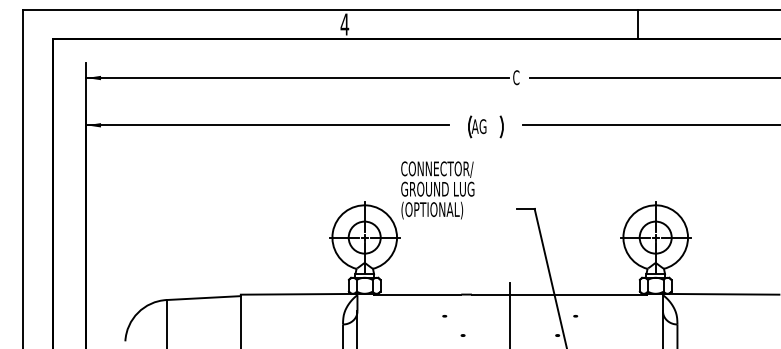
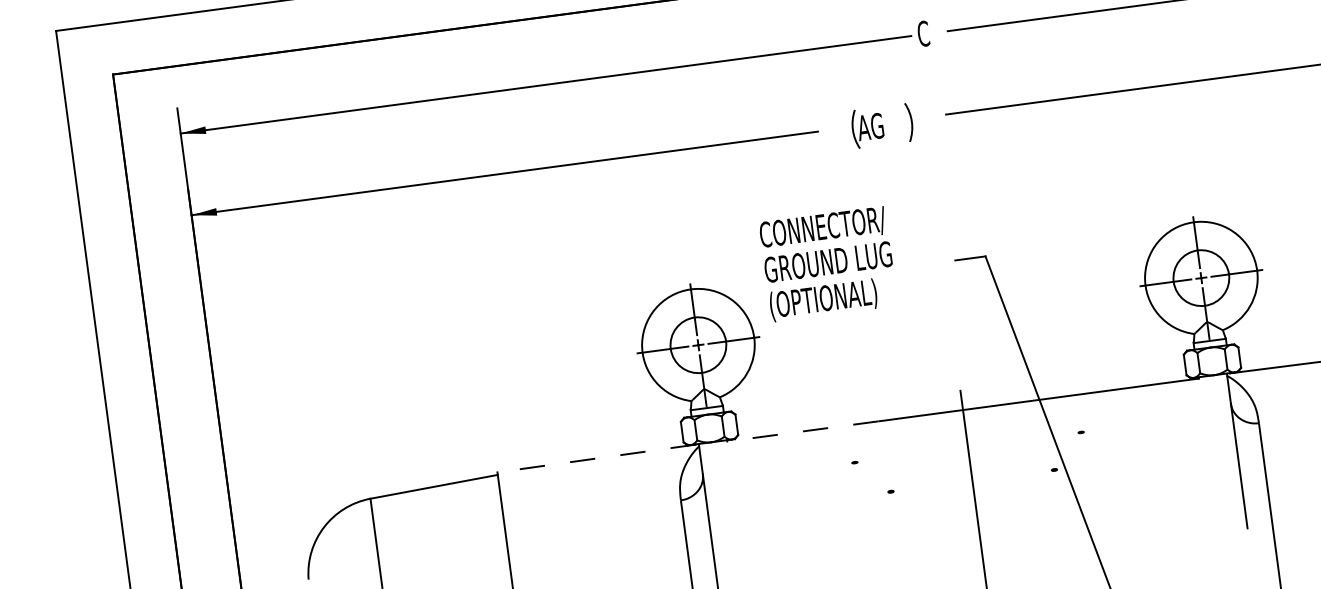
text: (437, 190) -> (827, 264), moved
line: (297, 294) -> (595, 459), solid -> dashed
line: (417, 294) -> (802, 431), solid -> dashed

